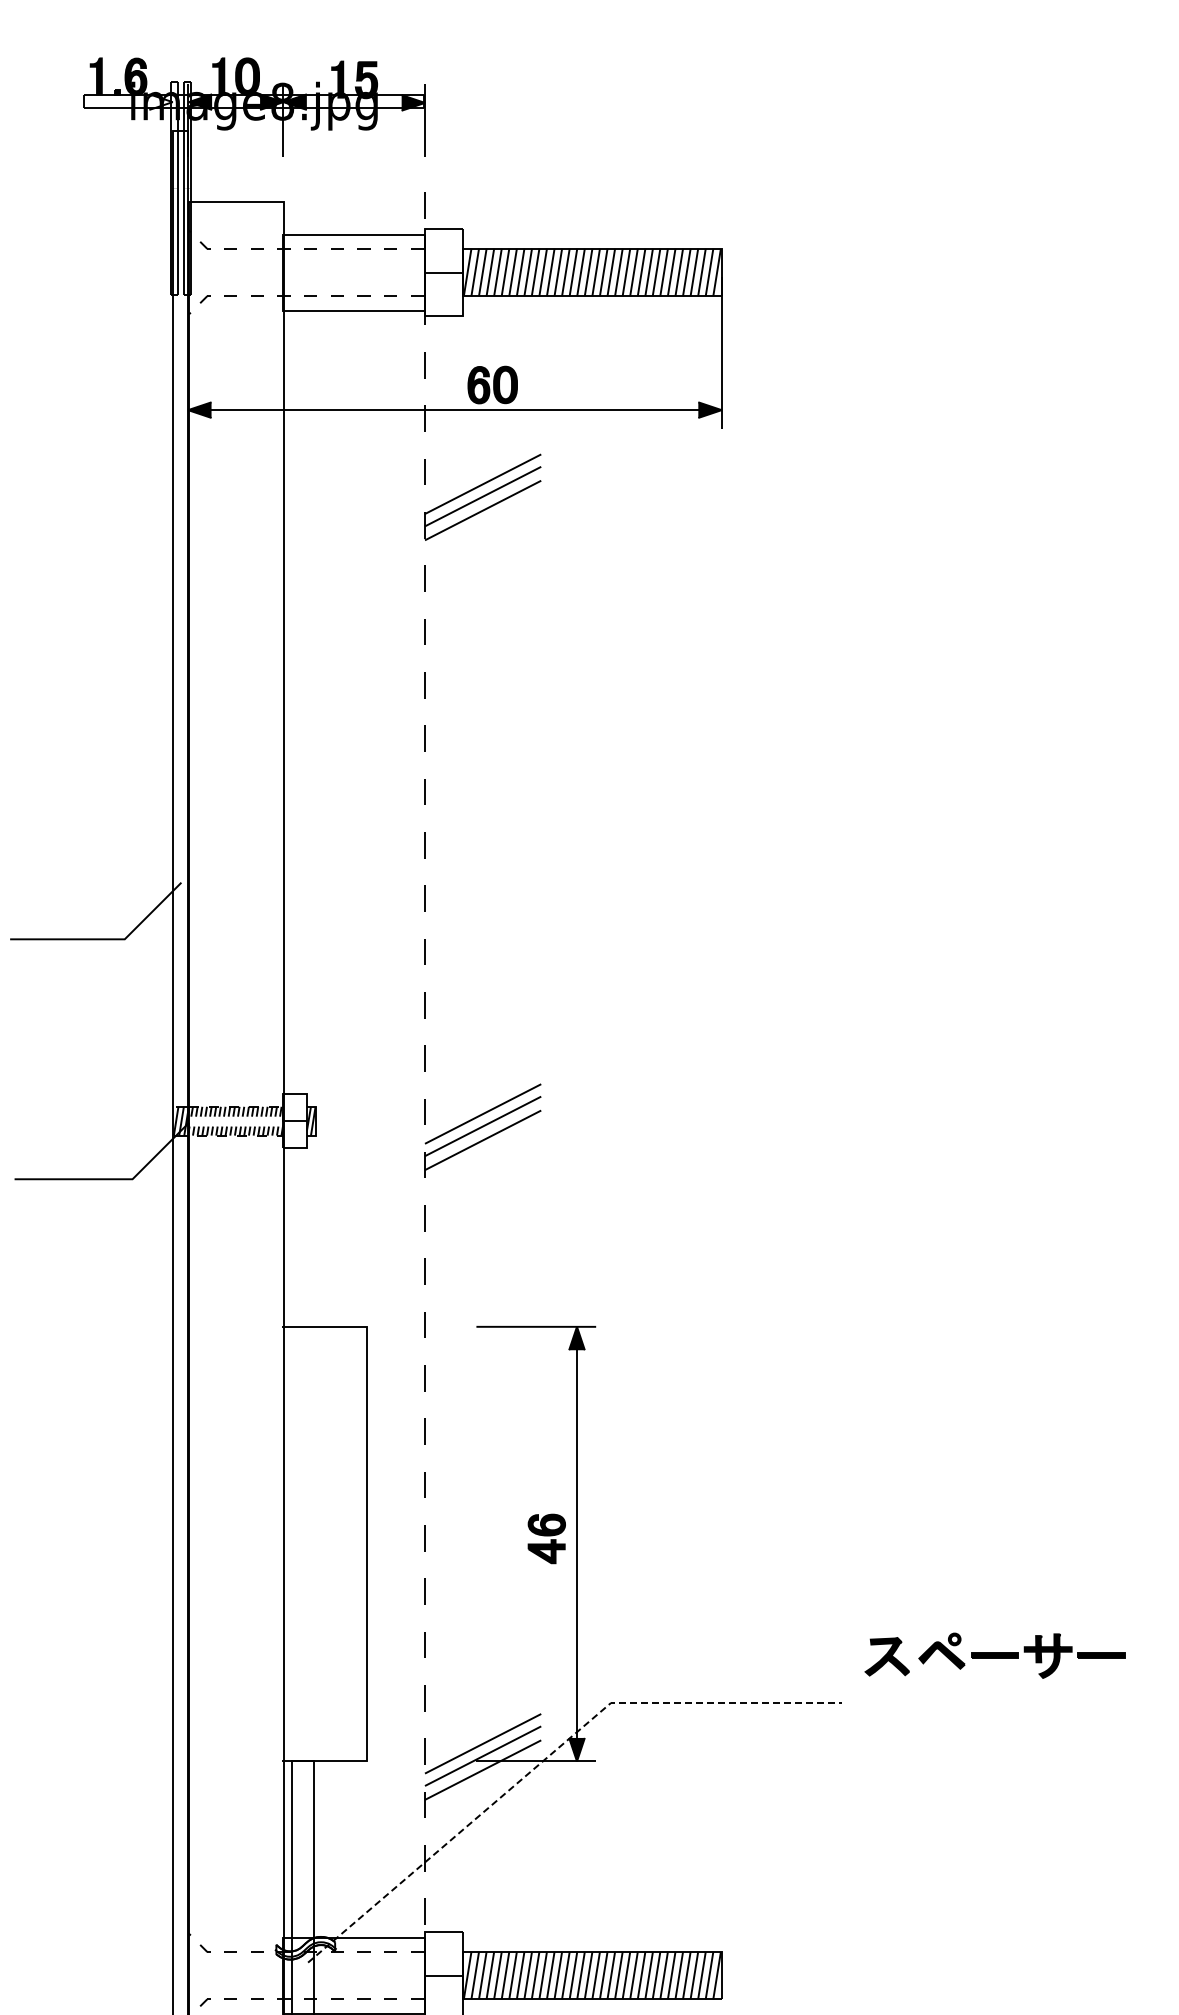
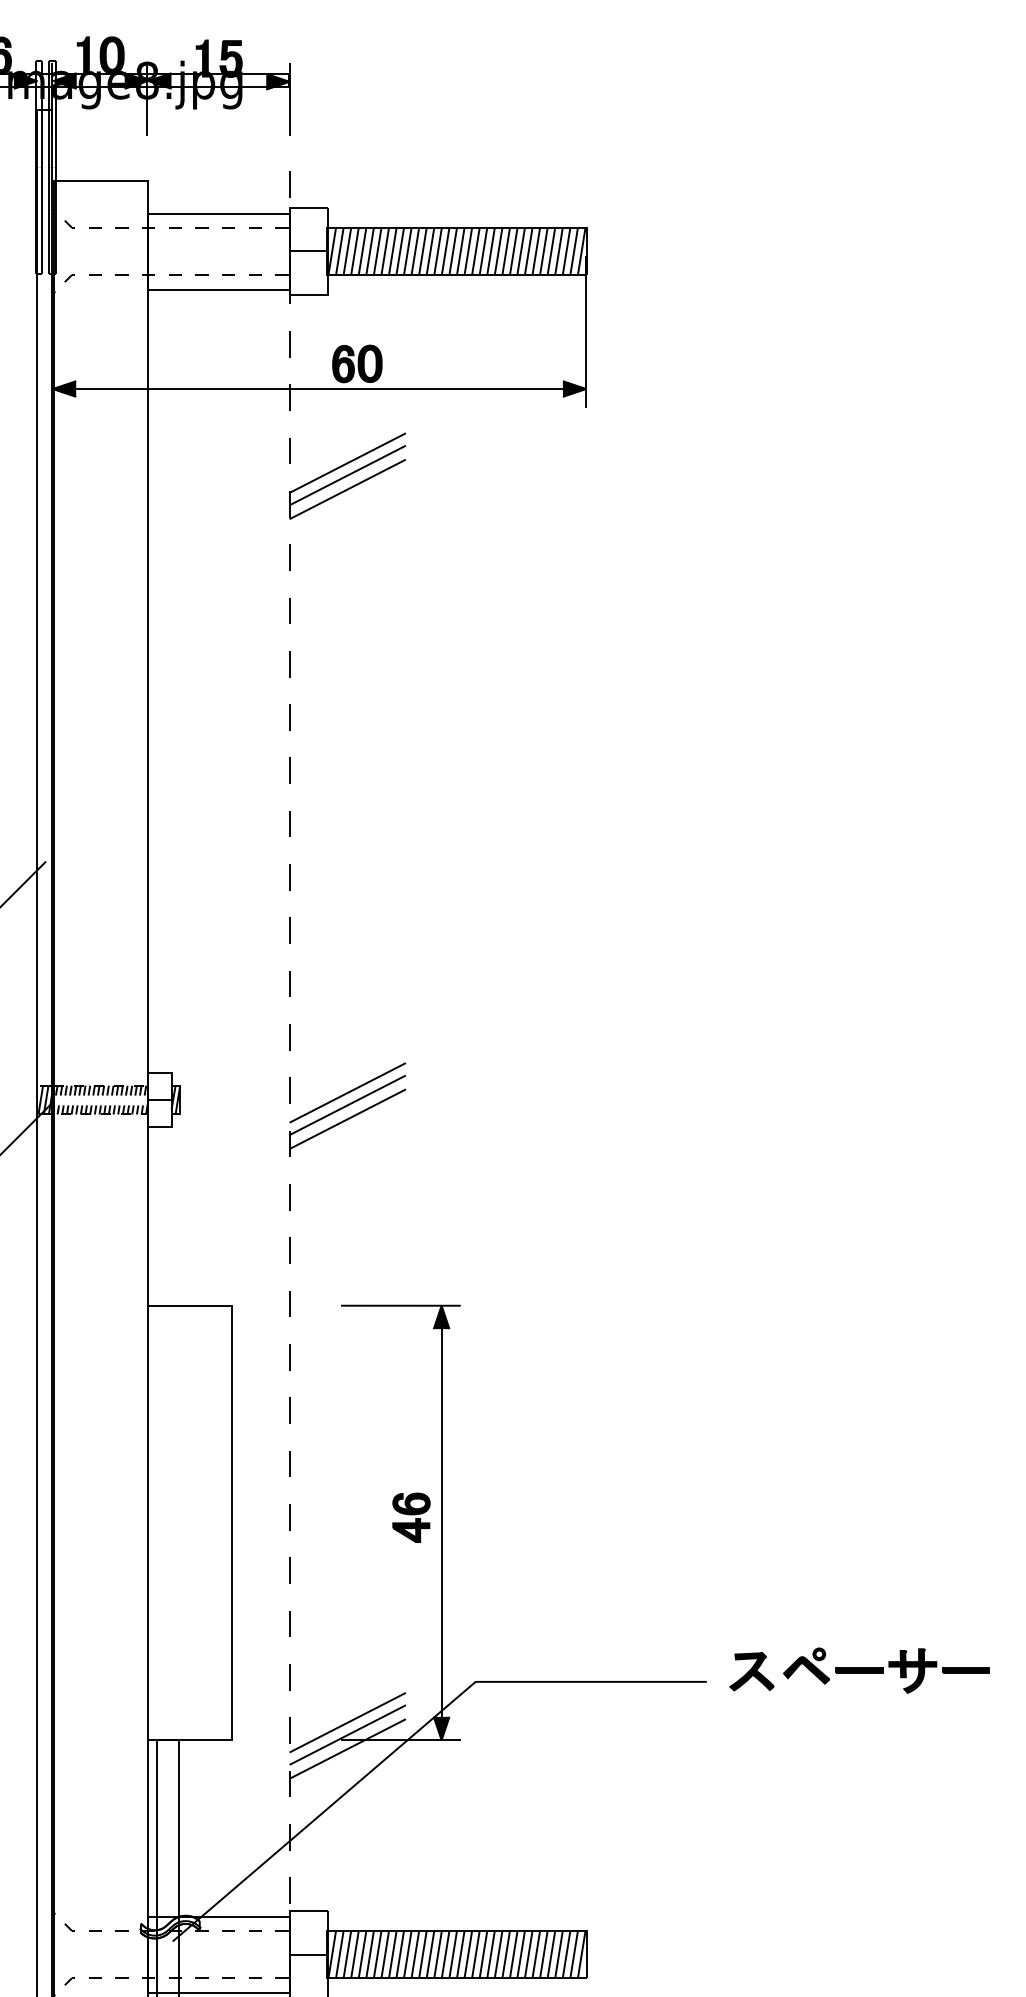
fill: (160, 101) -> (25, 80), added
part: (994, 1655) -> (859, 1670), moved
line: (548, 1756) -> (413, 1735), dashed -> solid

